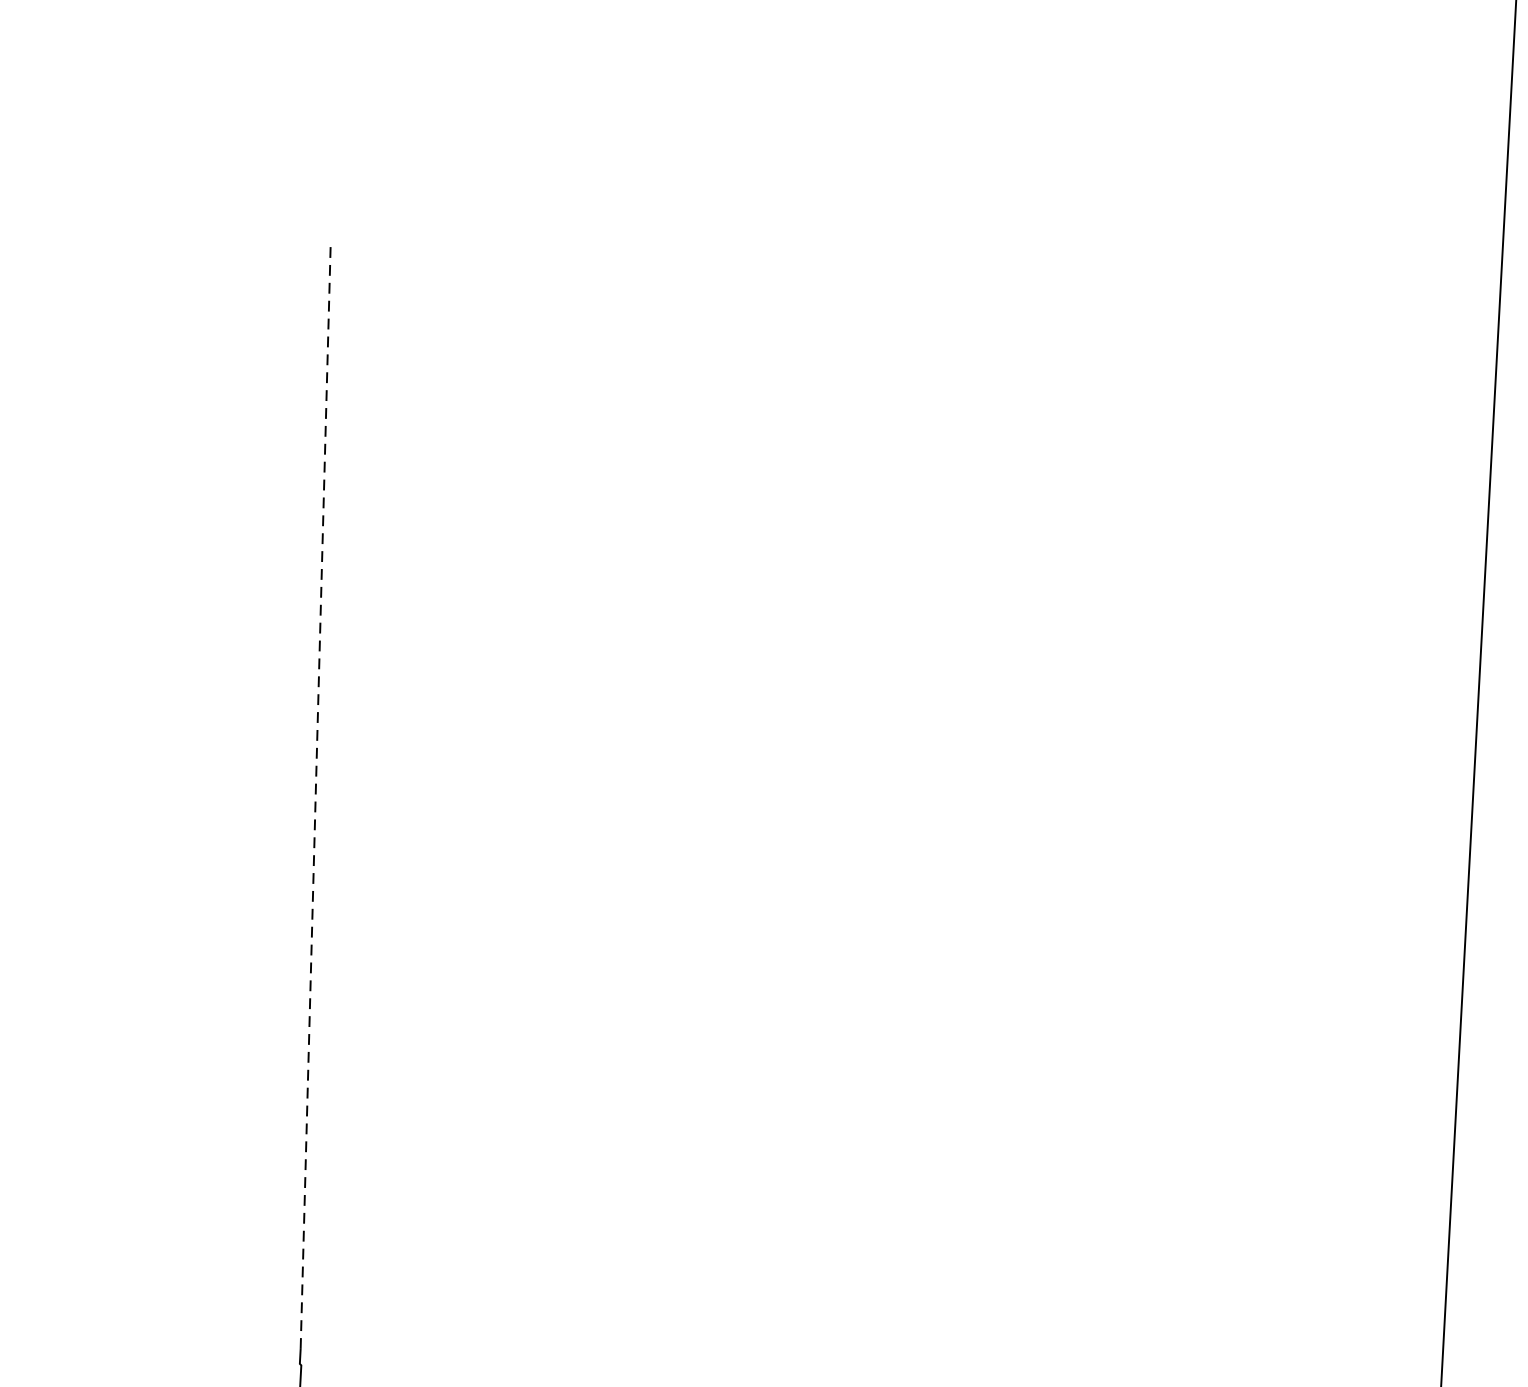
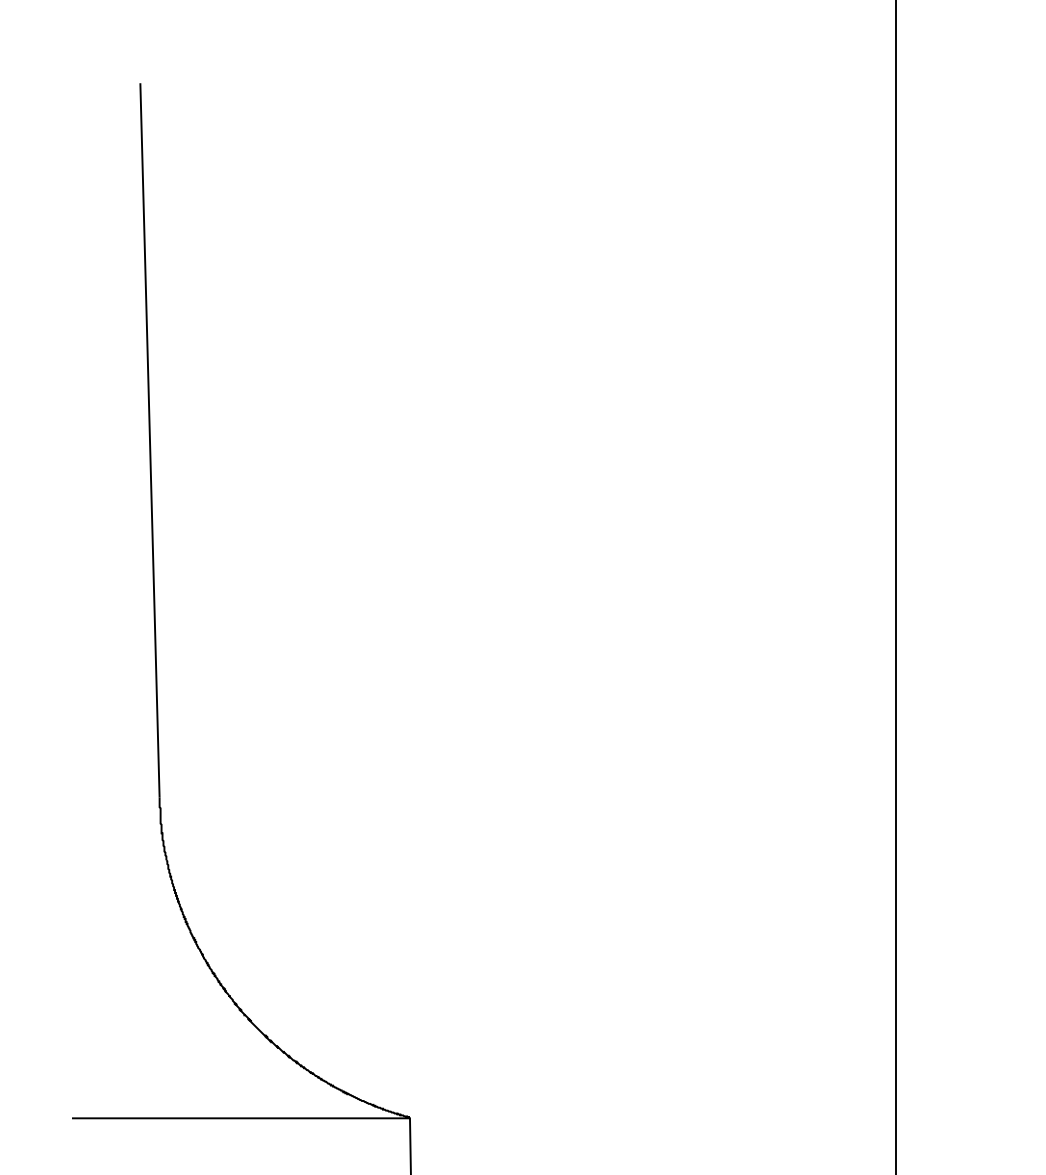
line: (315, 794) -> (149, 439), dashed -> solid

